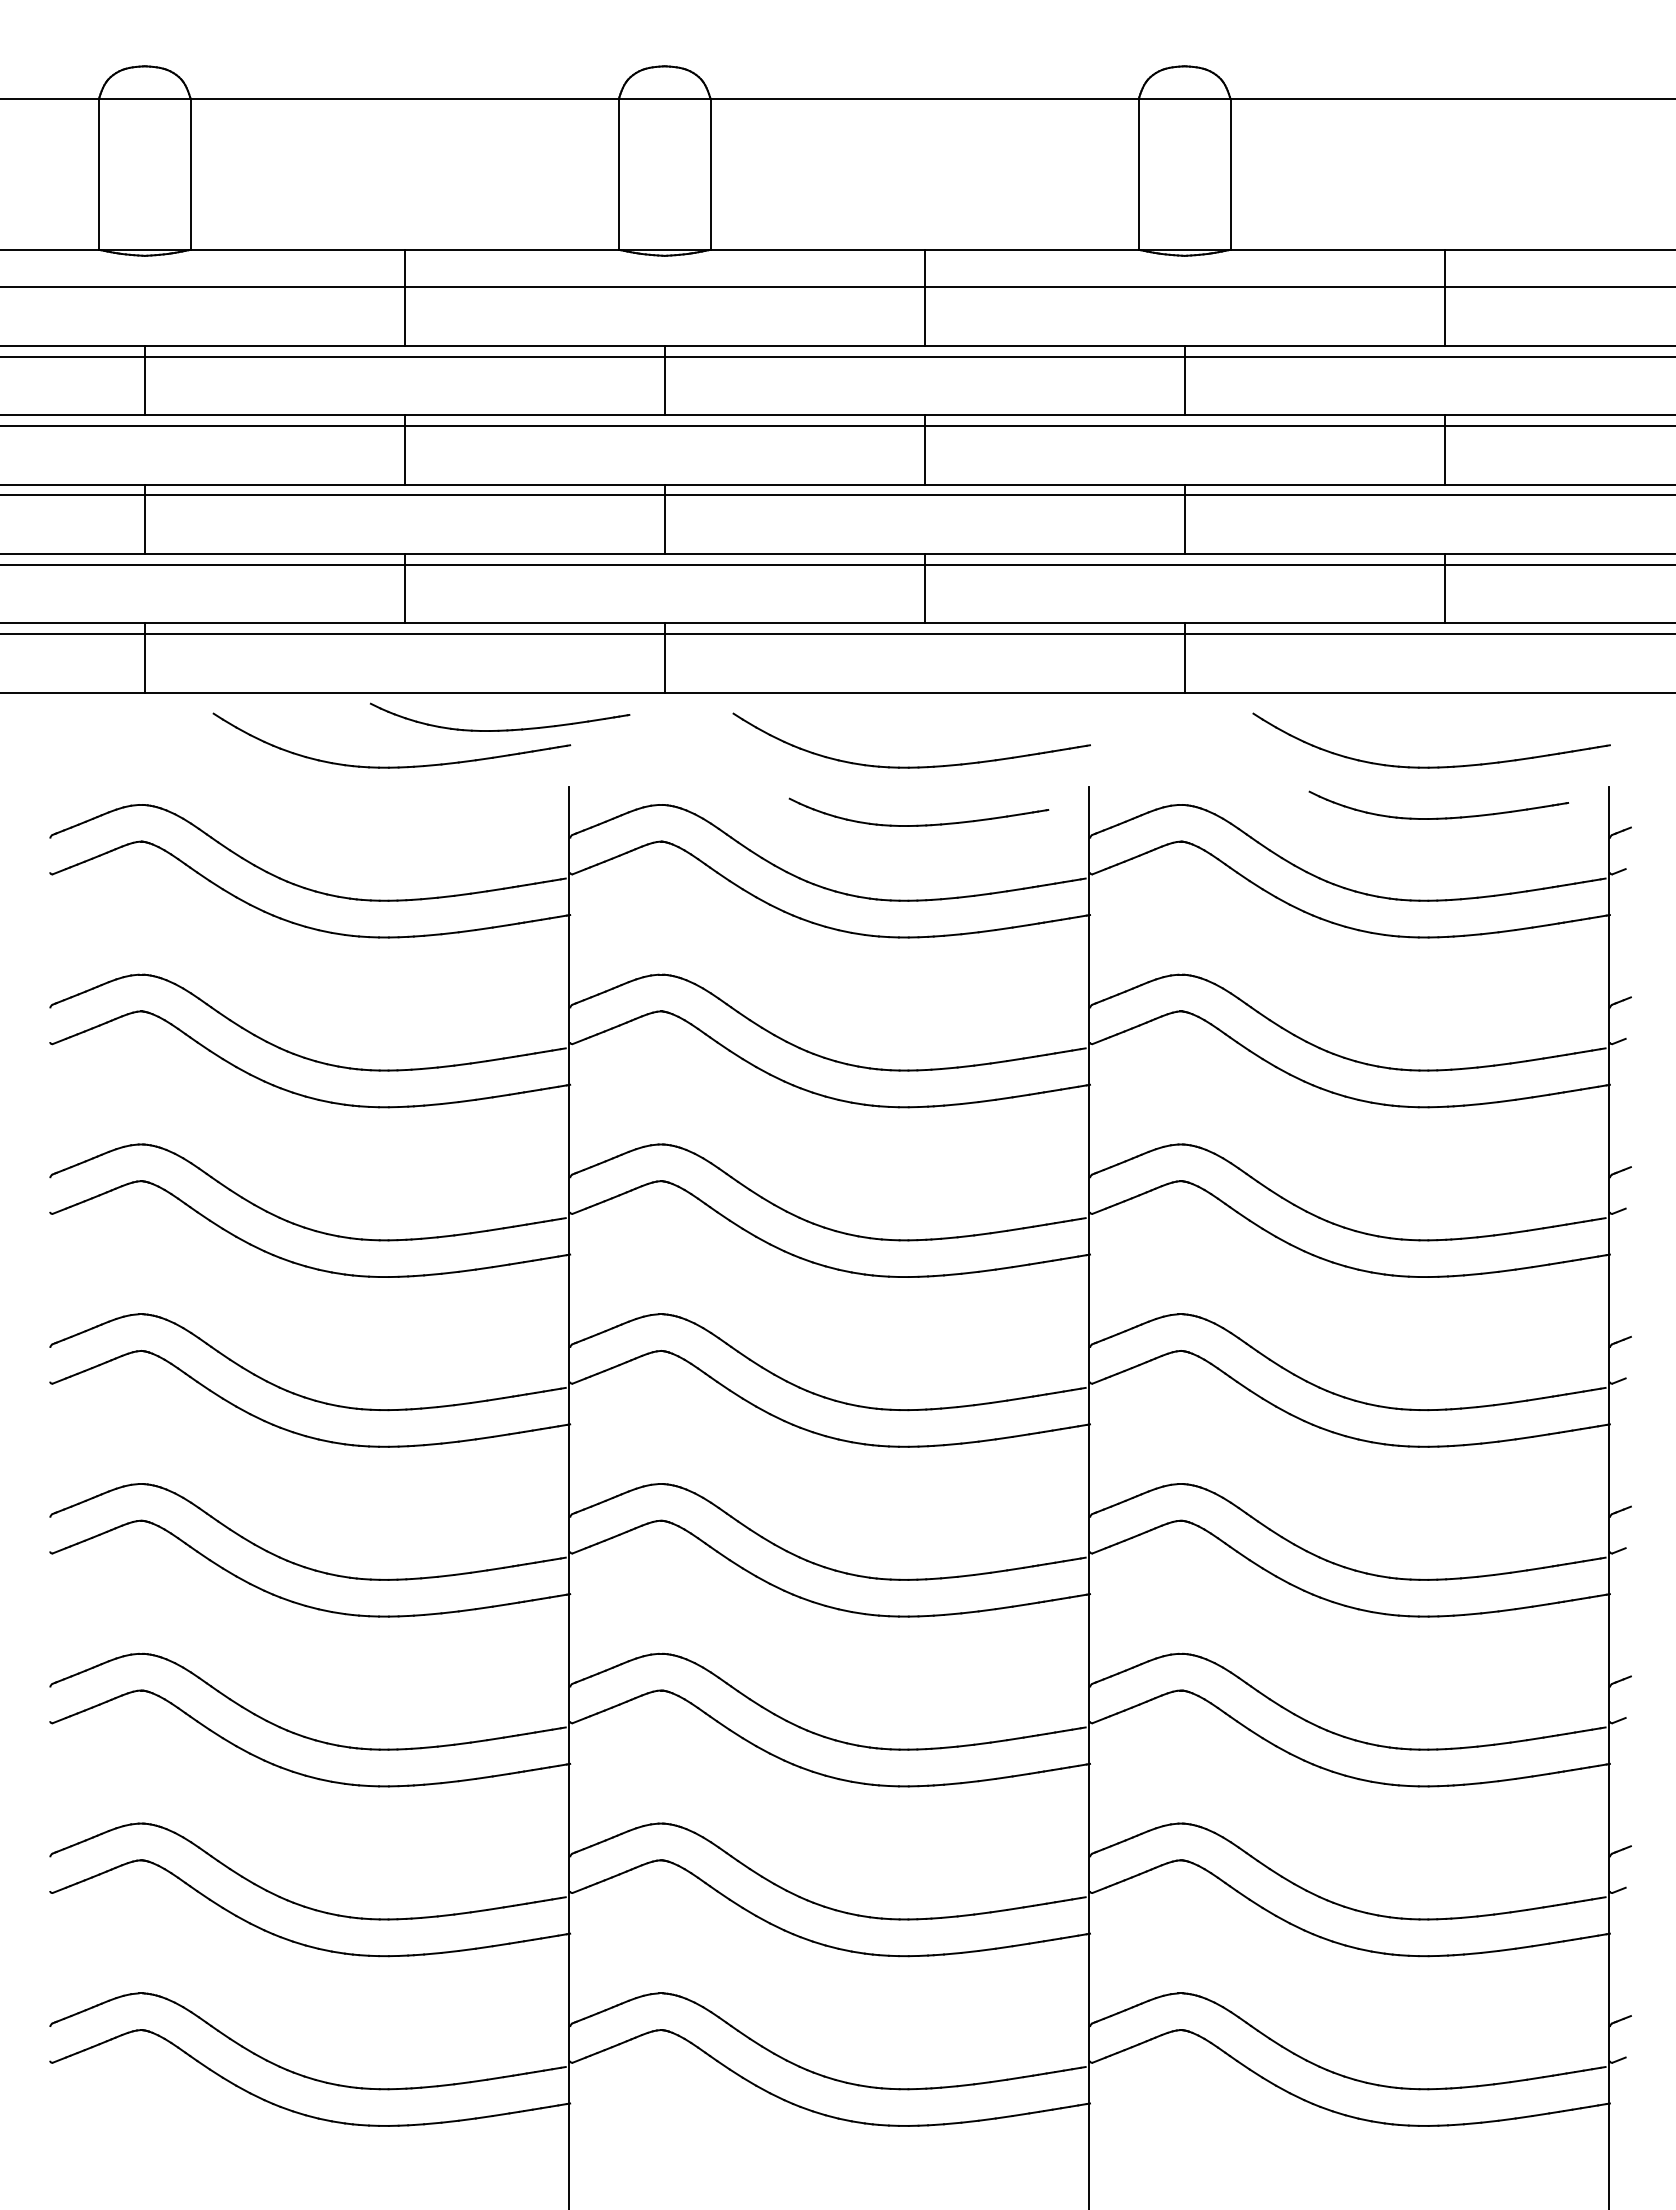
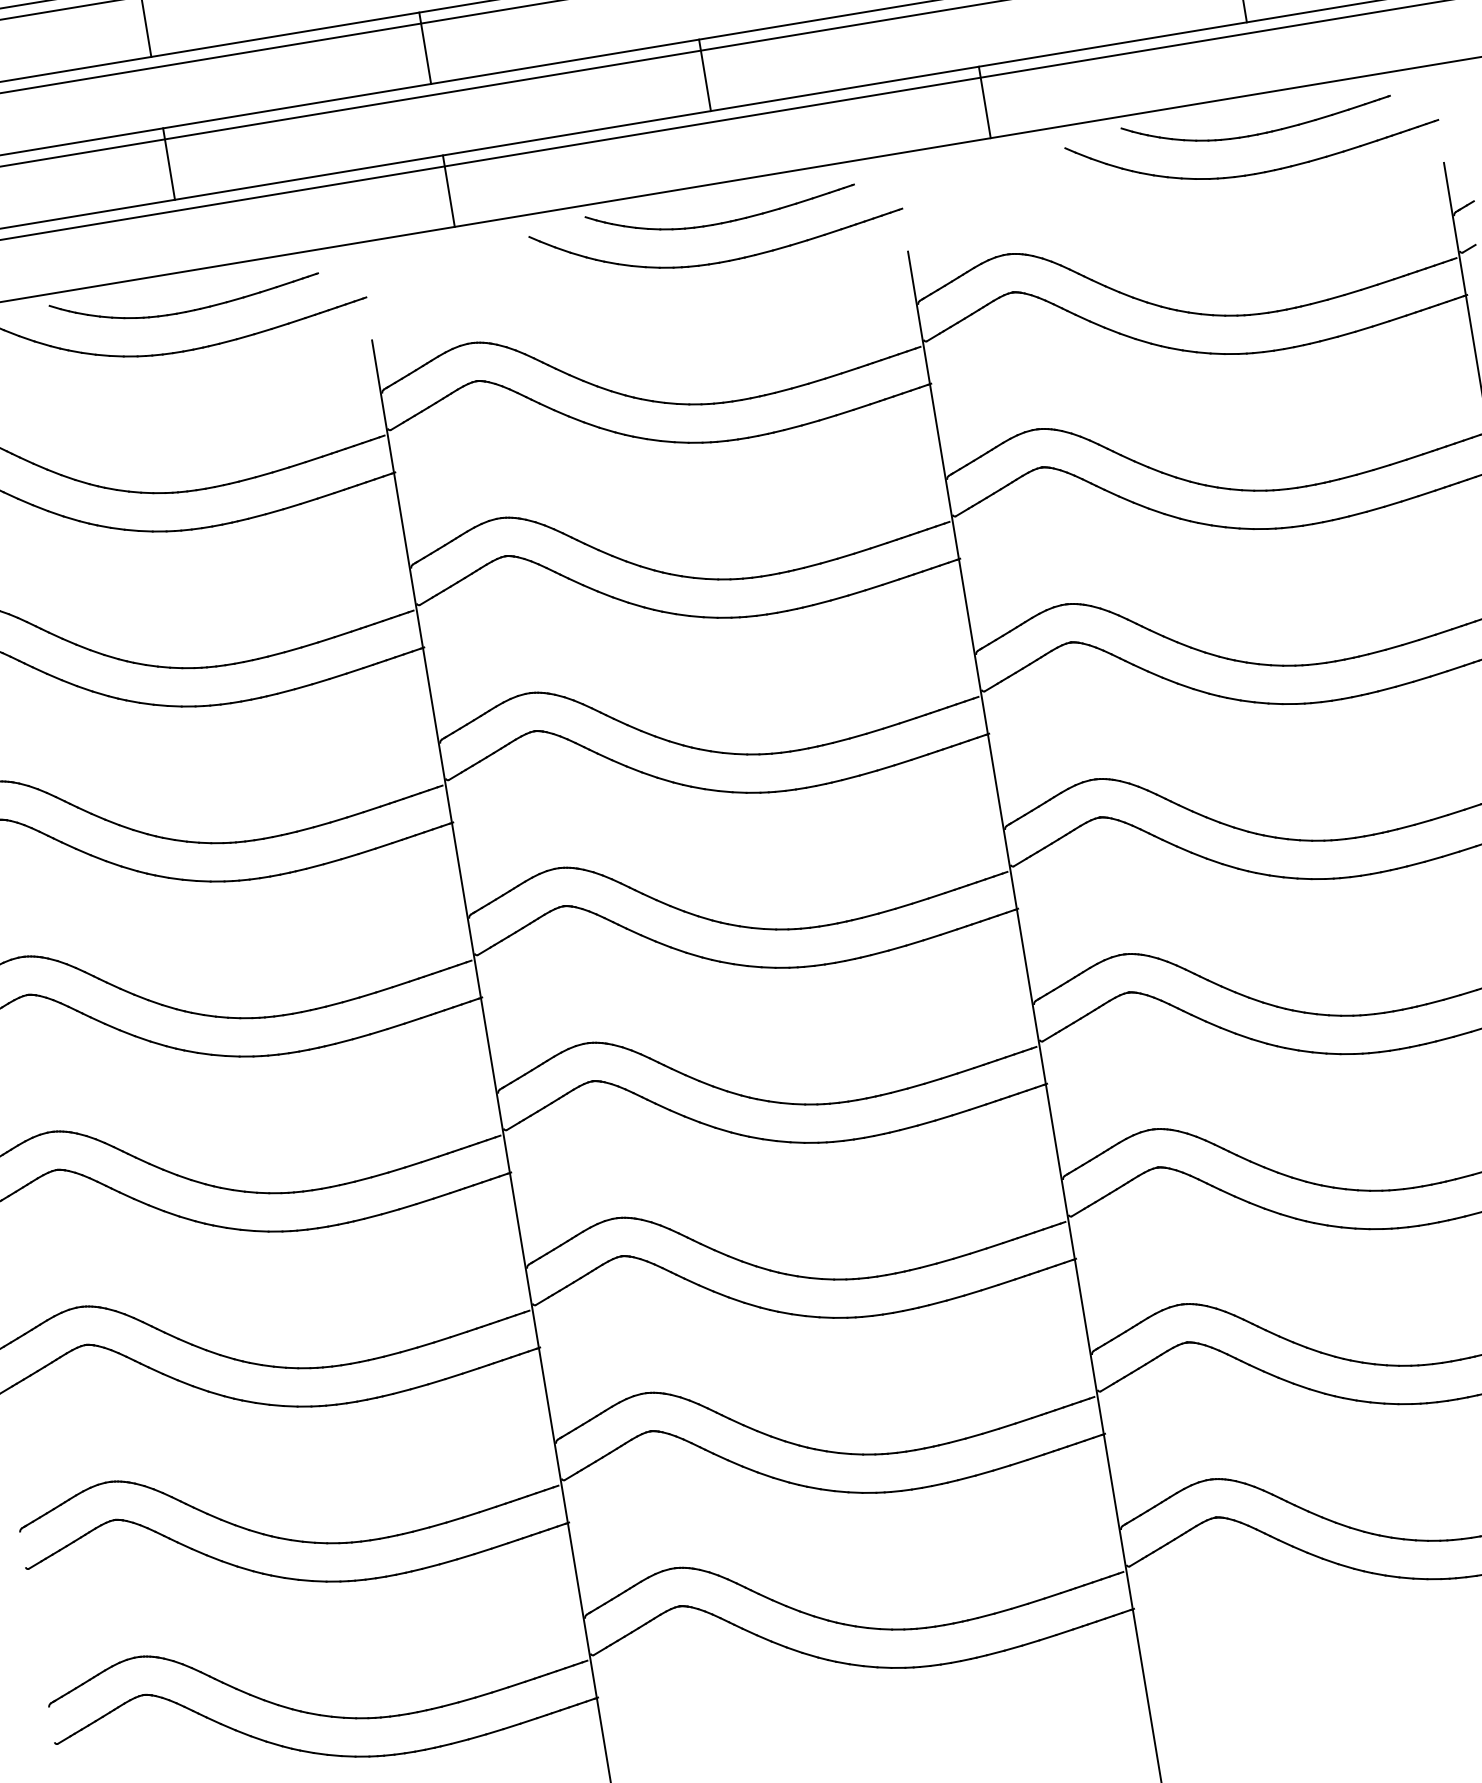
part: (500, 729) -> (187, 310), moved
part: (1438, 817) -> (1258, 132), moved
part: (918, 824) -> (722, 221), moved

